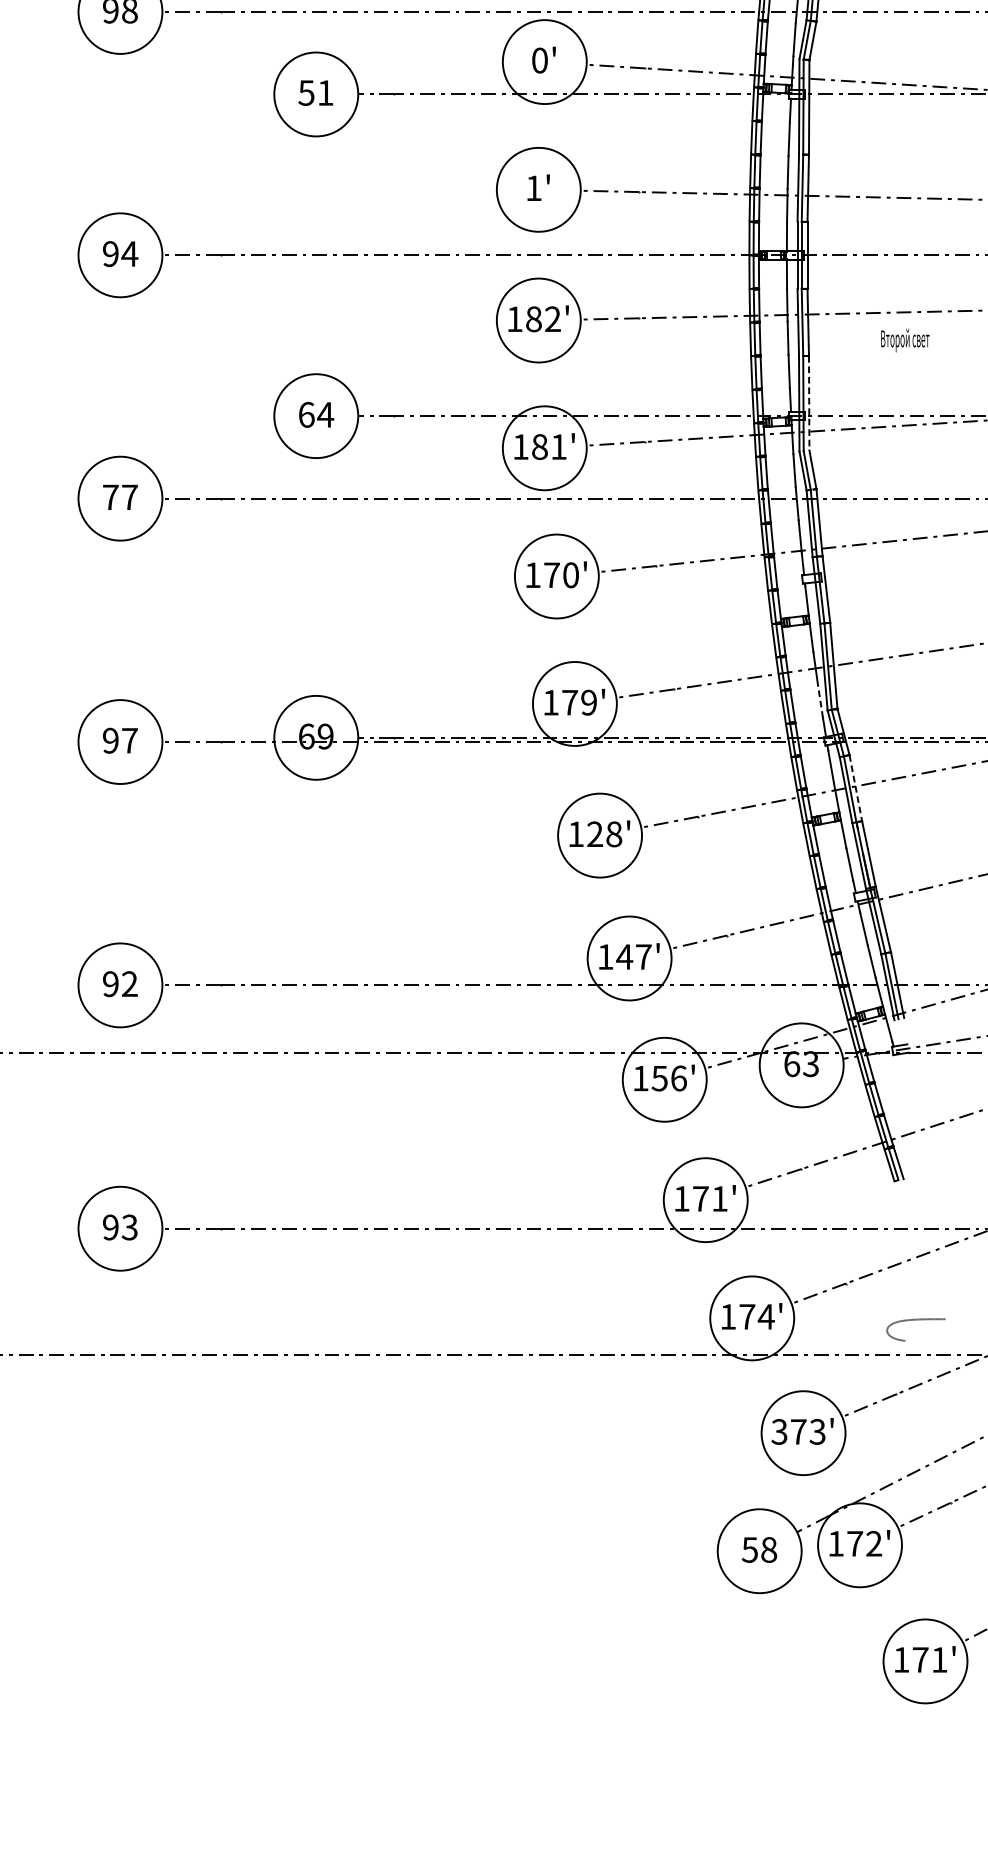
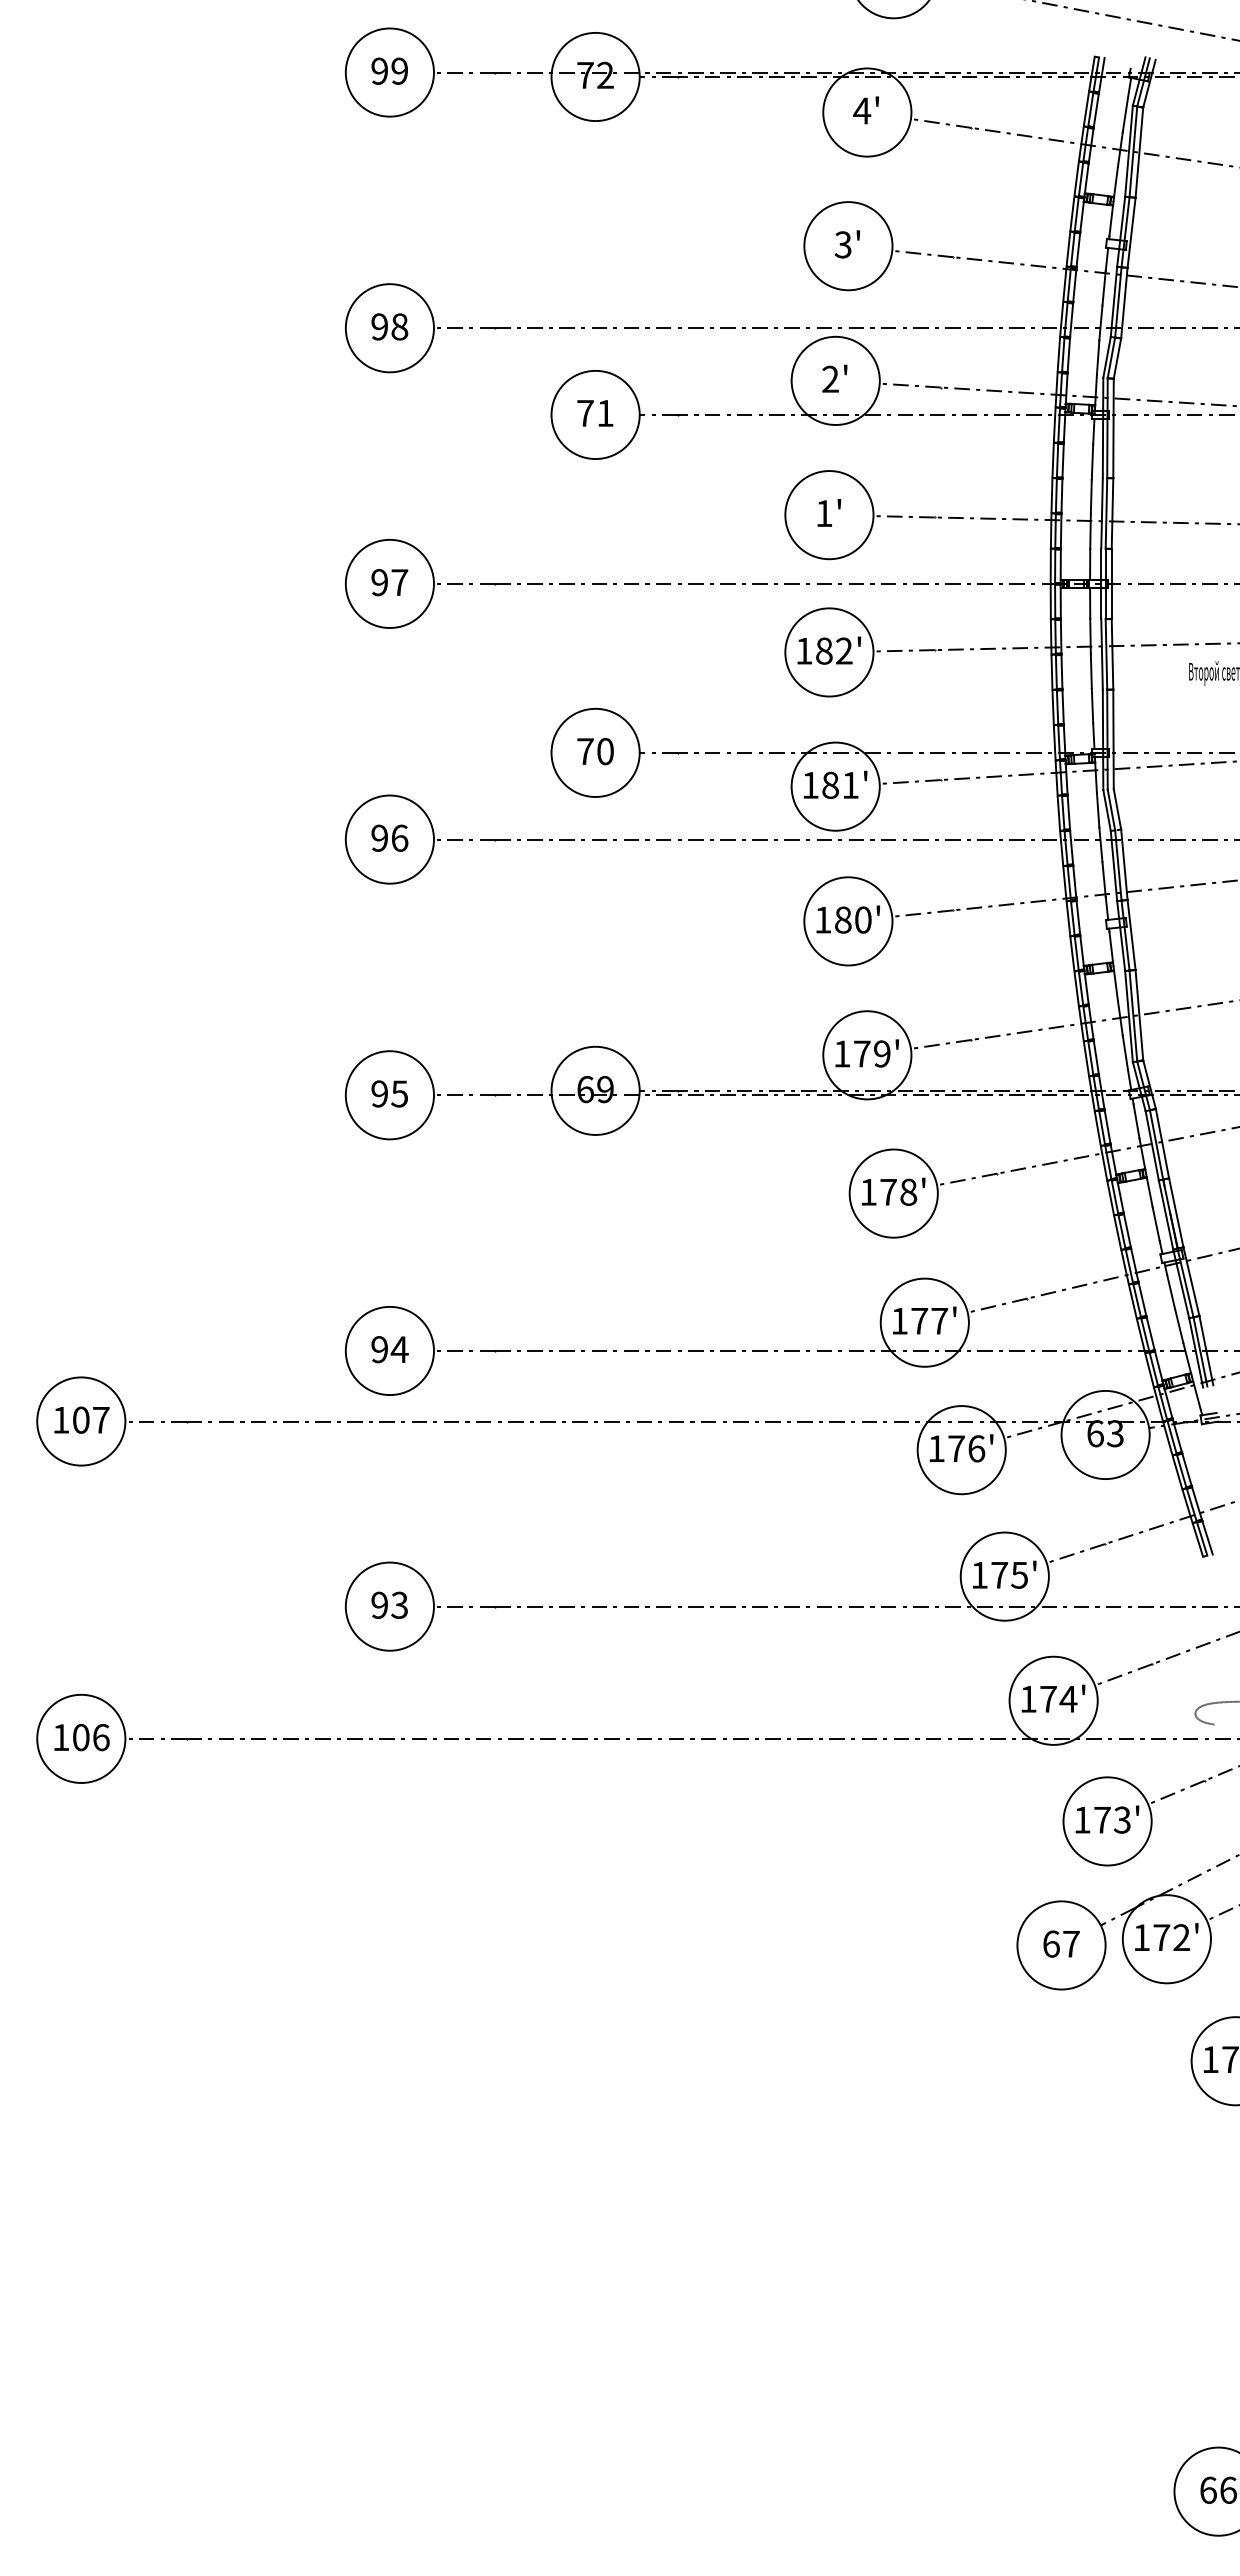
text: (539, 59) -> (830, 378), 0' -> 2'
text: (305, 93) -> (584, 413), 51 -> 71
text: (129, 253) -> (399, 582), 94 -> 97
line: (809, 403) -> (1113, 739), dashed -> solid
text: (316, 414) -> (595, 751), 64 -> 70
text: (120, 496) -> (389, 837), 77 -> 96
text: (552, 574) -> (843, 919), 170' -> 180'
line: (820, 701) -> (1125, 1052), dashed -> solid
text: (129, 740) -> (399, 1093), 97 -> 95
line: (855, 788) -> (1162, 1144), dashed -> solid
text: (595, 833) -> (888, 1191), 128' -> 178'
text: (624, 957) -> (919, 1321), 147' -> 177'
text: (129, 983) -> (399, 1349), 92 -> 94
text: (659, 1078) -> (956, 1448), 156' -> 176'
text: (719, 1199) -> (1019, 1575), 171' -> 175'
text: (778, 1431) -> (1081, 1819), 373' -> 173'
text: (758, 1549) -> (1060, 1943), 58 -> 67

